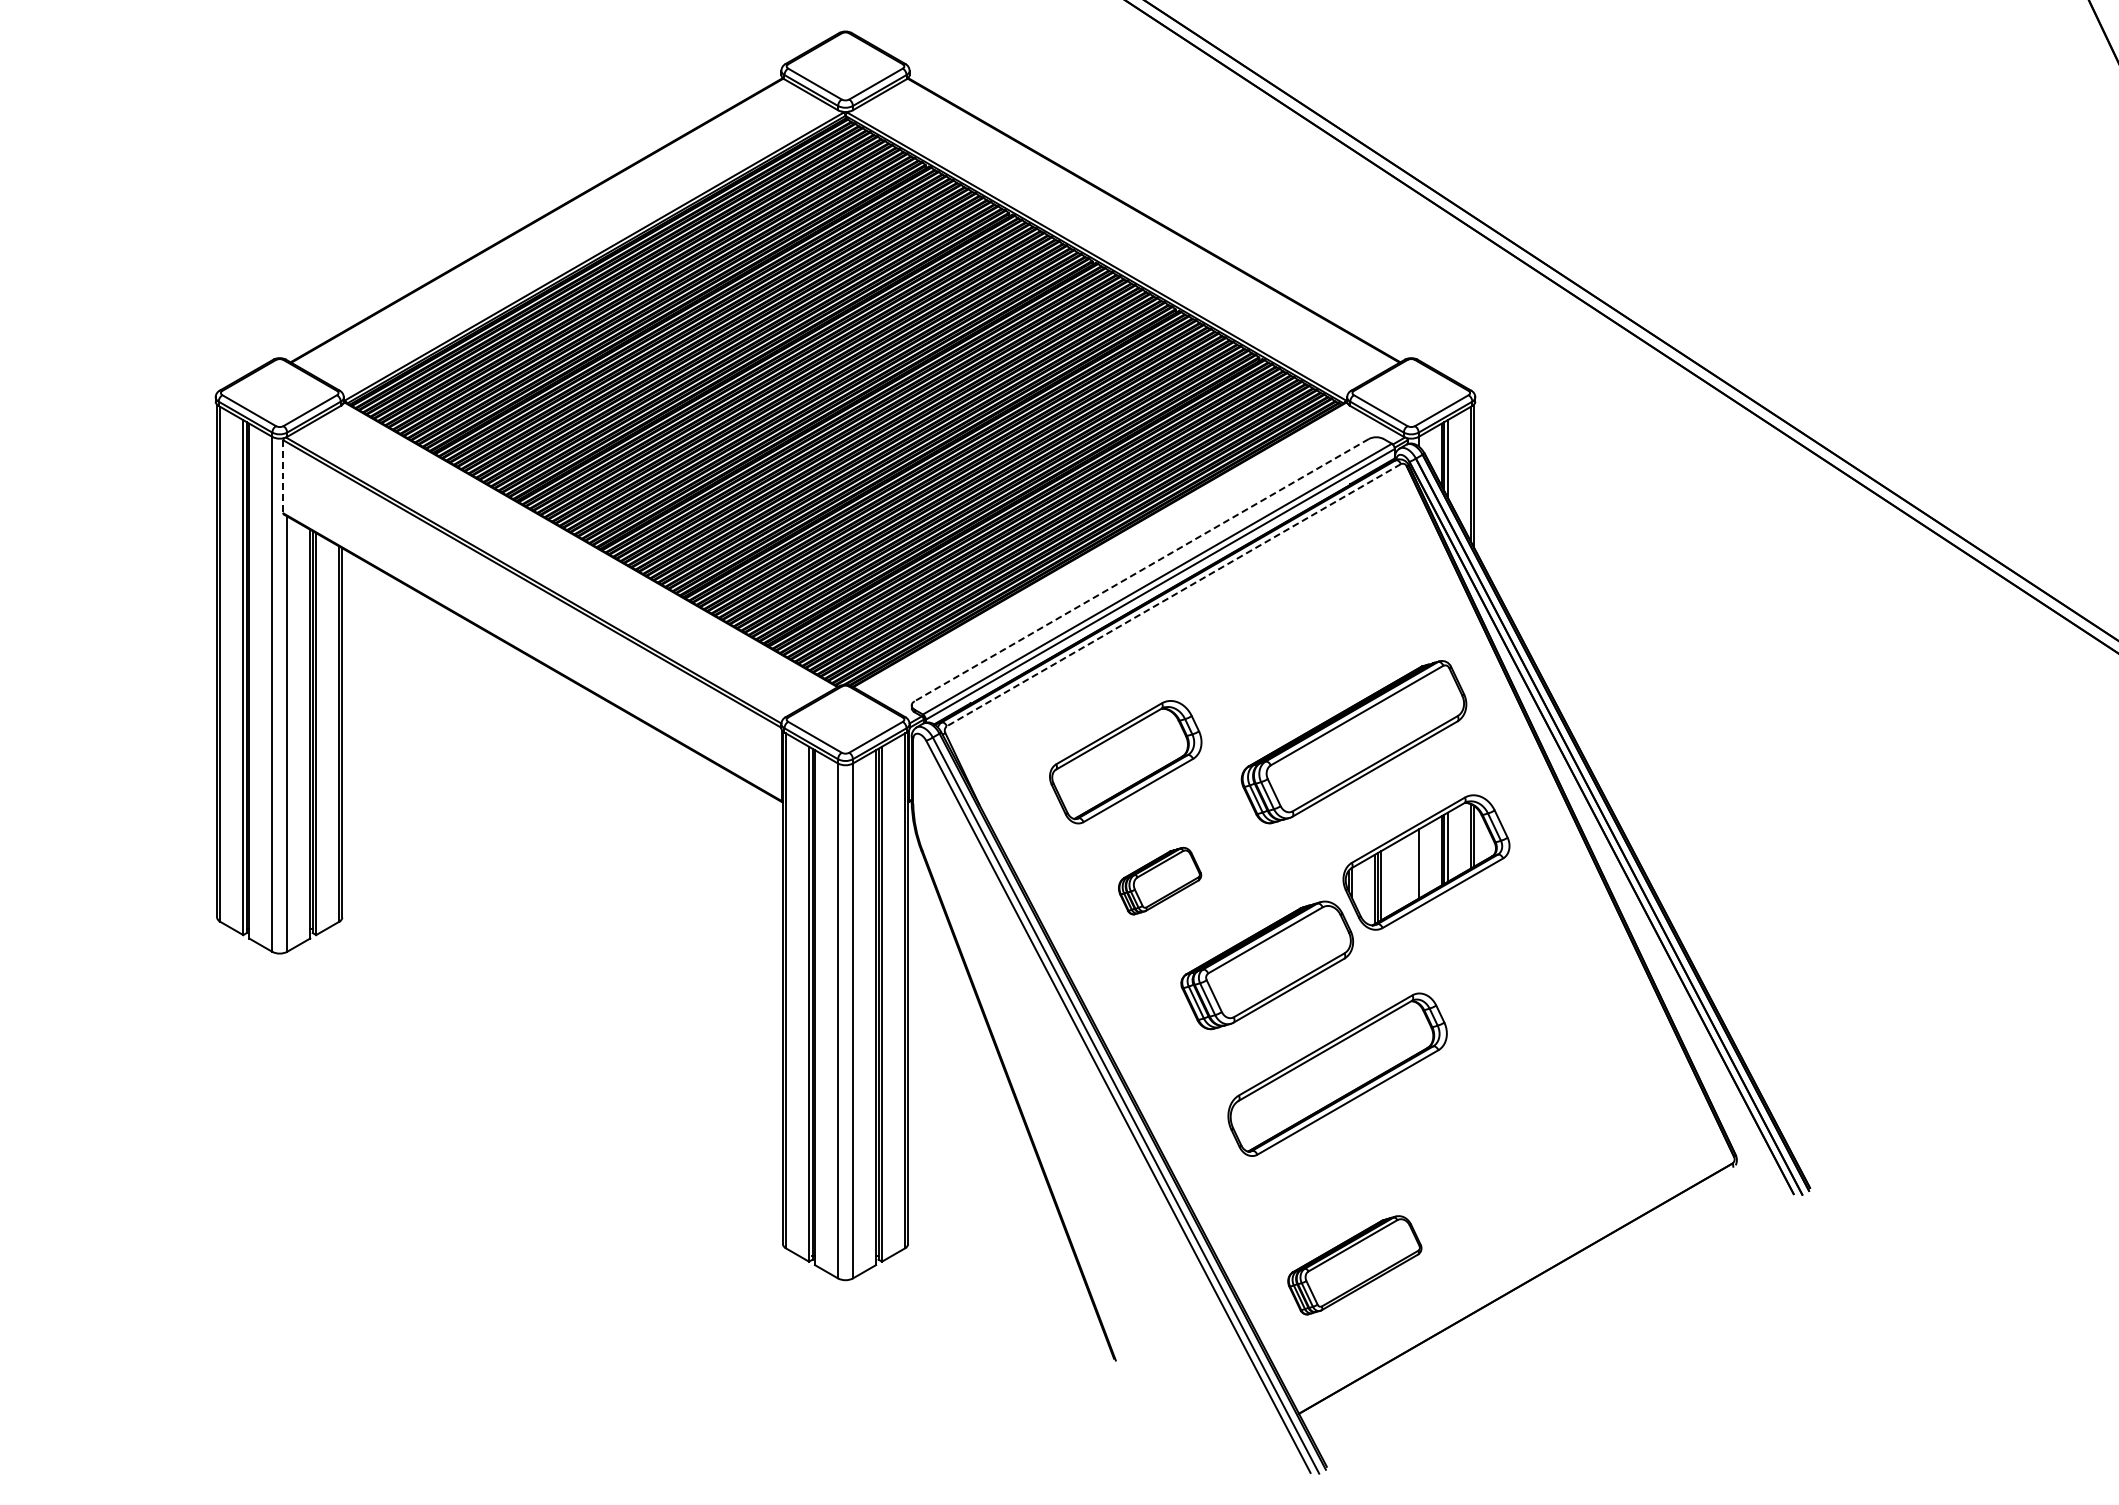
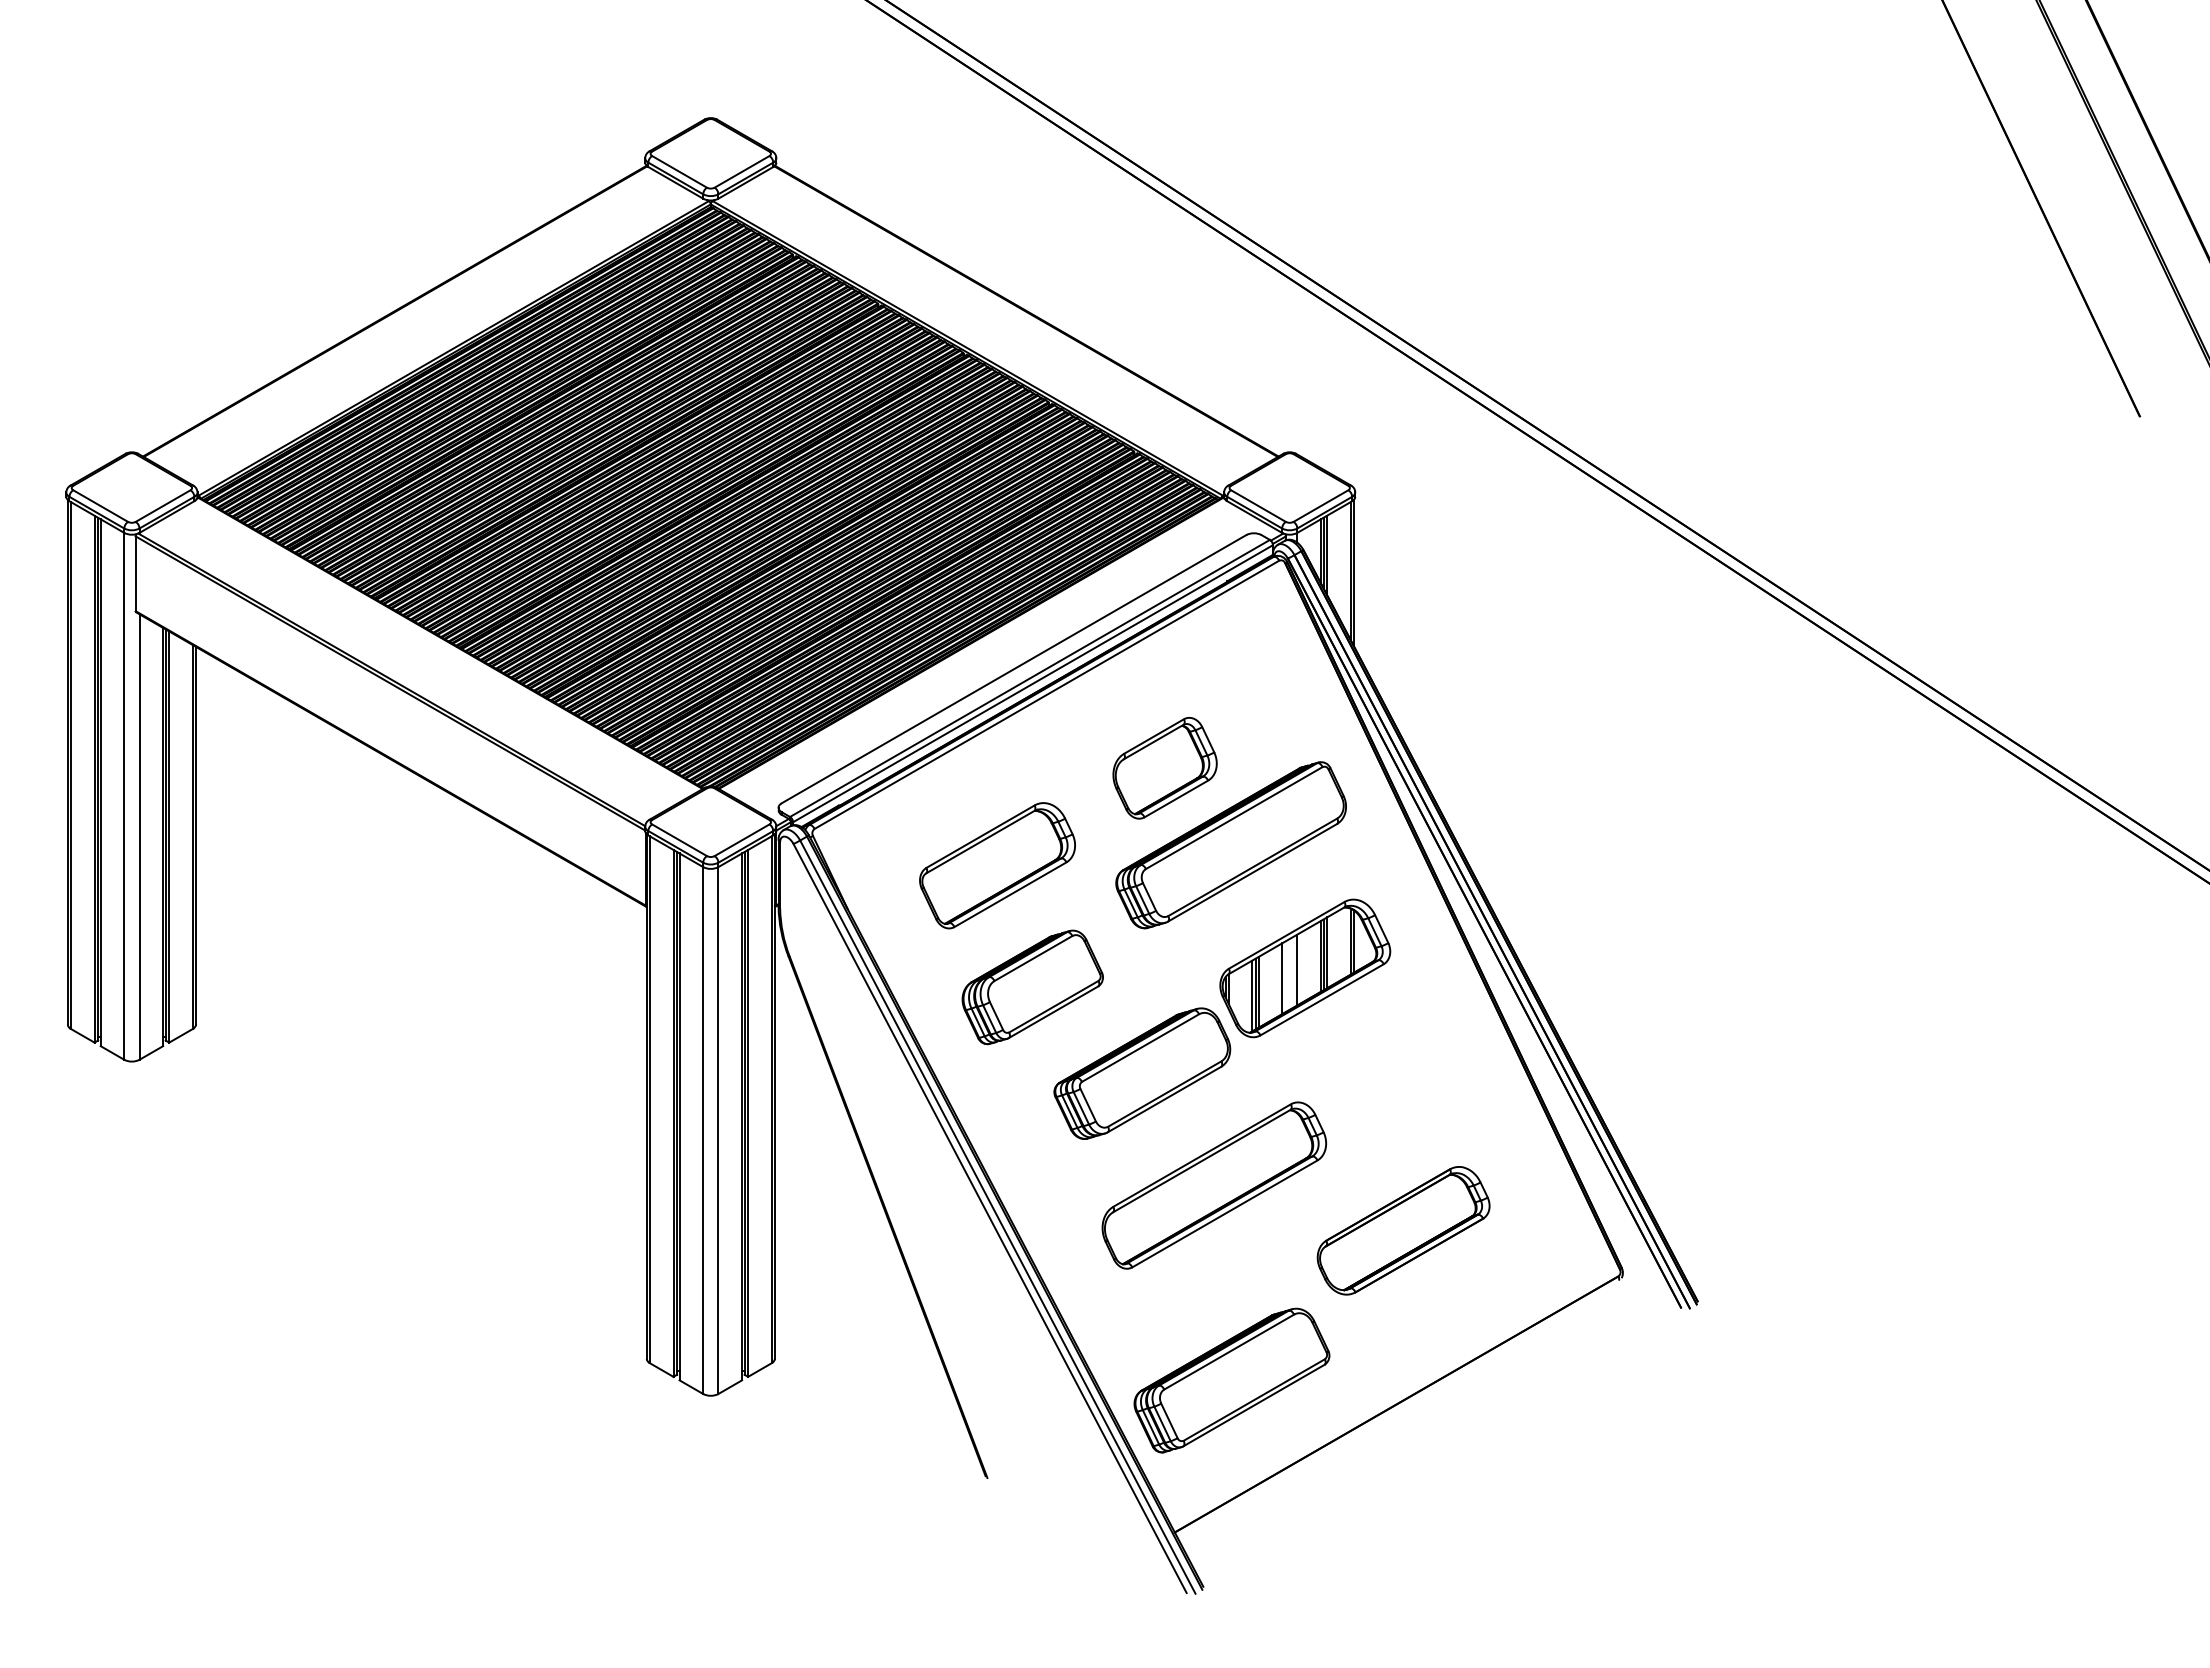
line: (283, 477) -> (135, 574), dashed -> solid
line: (1141, 570) -> (1013, 669), dashed -> solid
line: (1173, 595) -> (1046, 695), dashed -> solid
part: (1288, 667) -> (1164, 768), added
line: (1404, 872) -> (1282, 978), added
part: (1159, 881) -> (1032, 987), size x1.67
part: (1522, 1118) -> (1403, 1230), added
part: (1354, 1265) -> (1231, 1380), size x1.43

